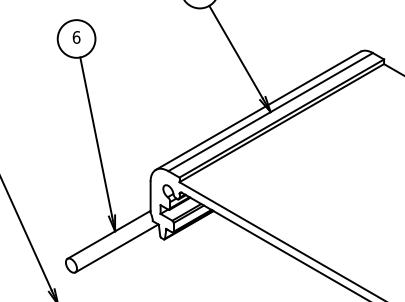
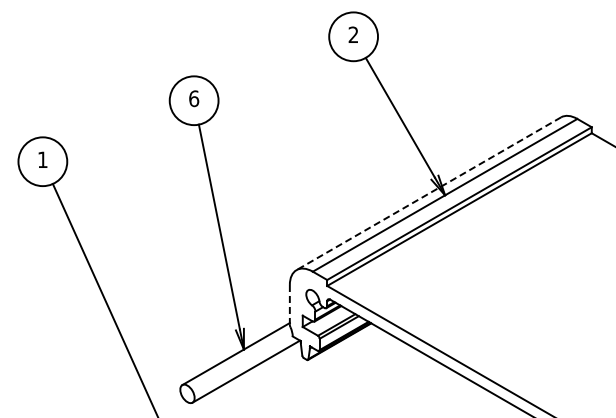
line: (257, 110) -> (428, 193), solid -> dashed
line: (150, 196) -> (289, 304), solid -> dashed

